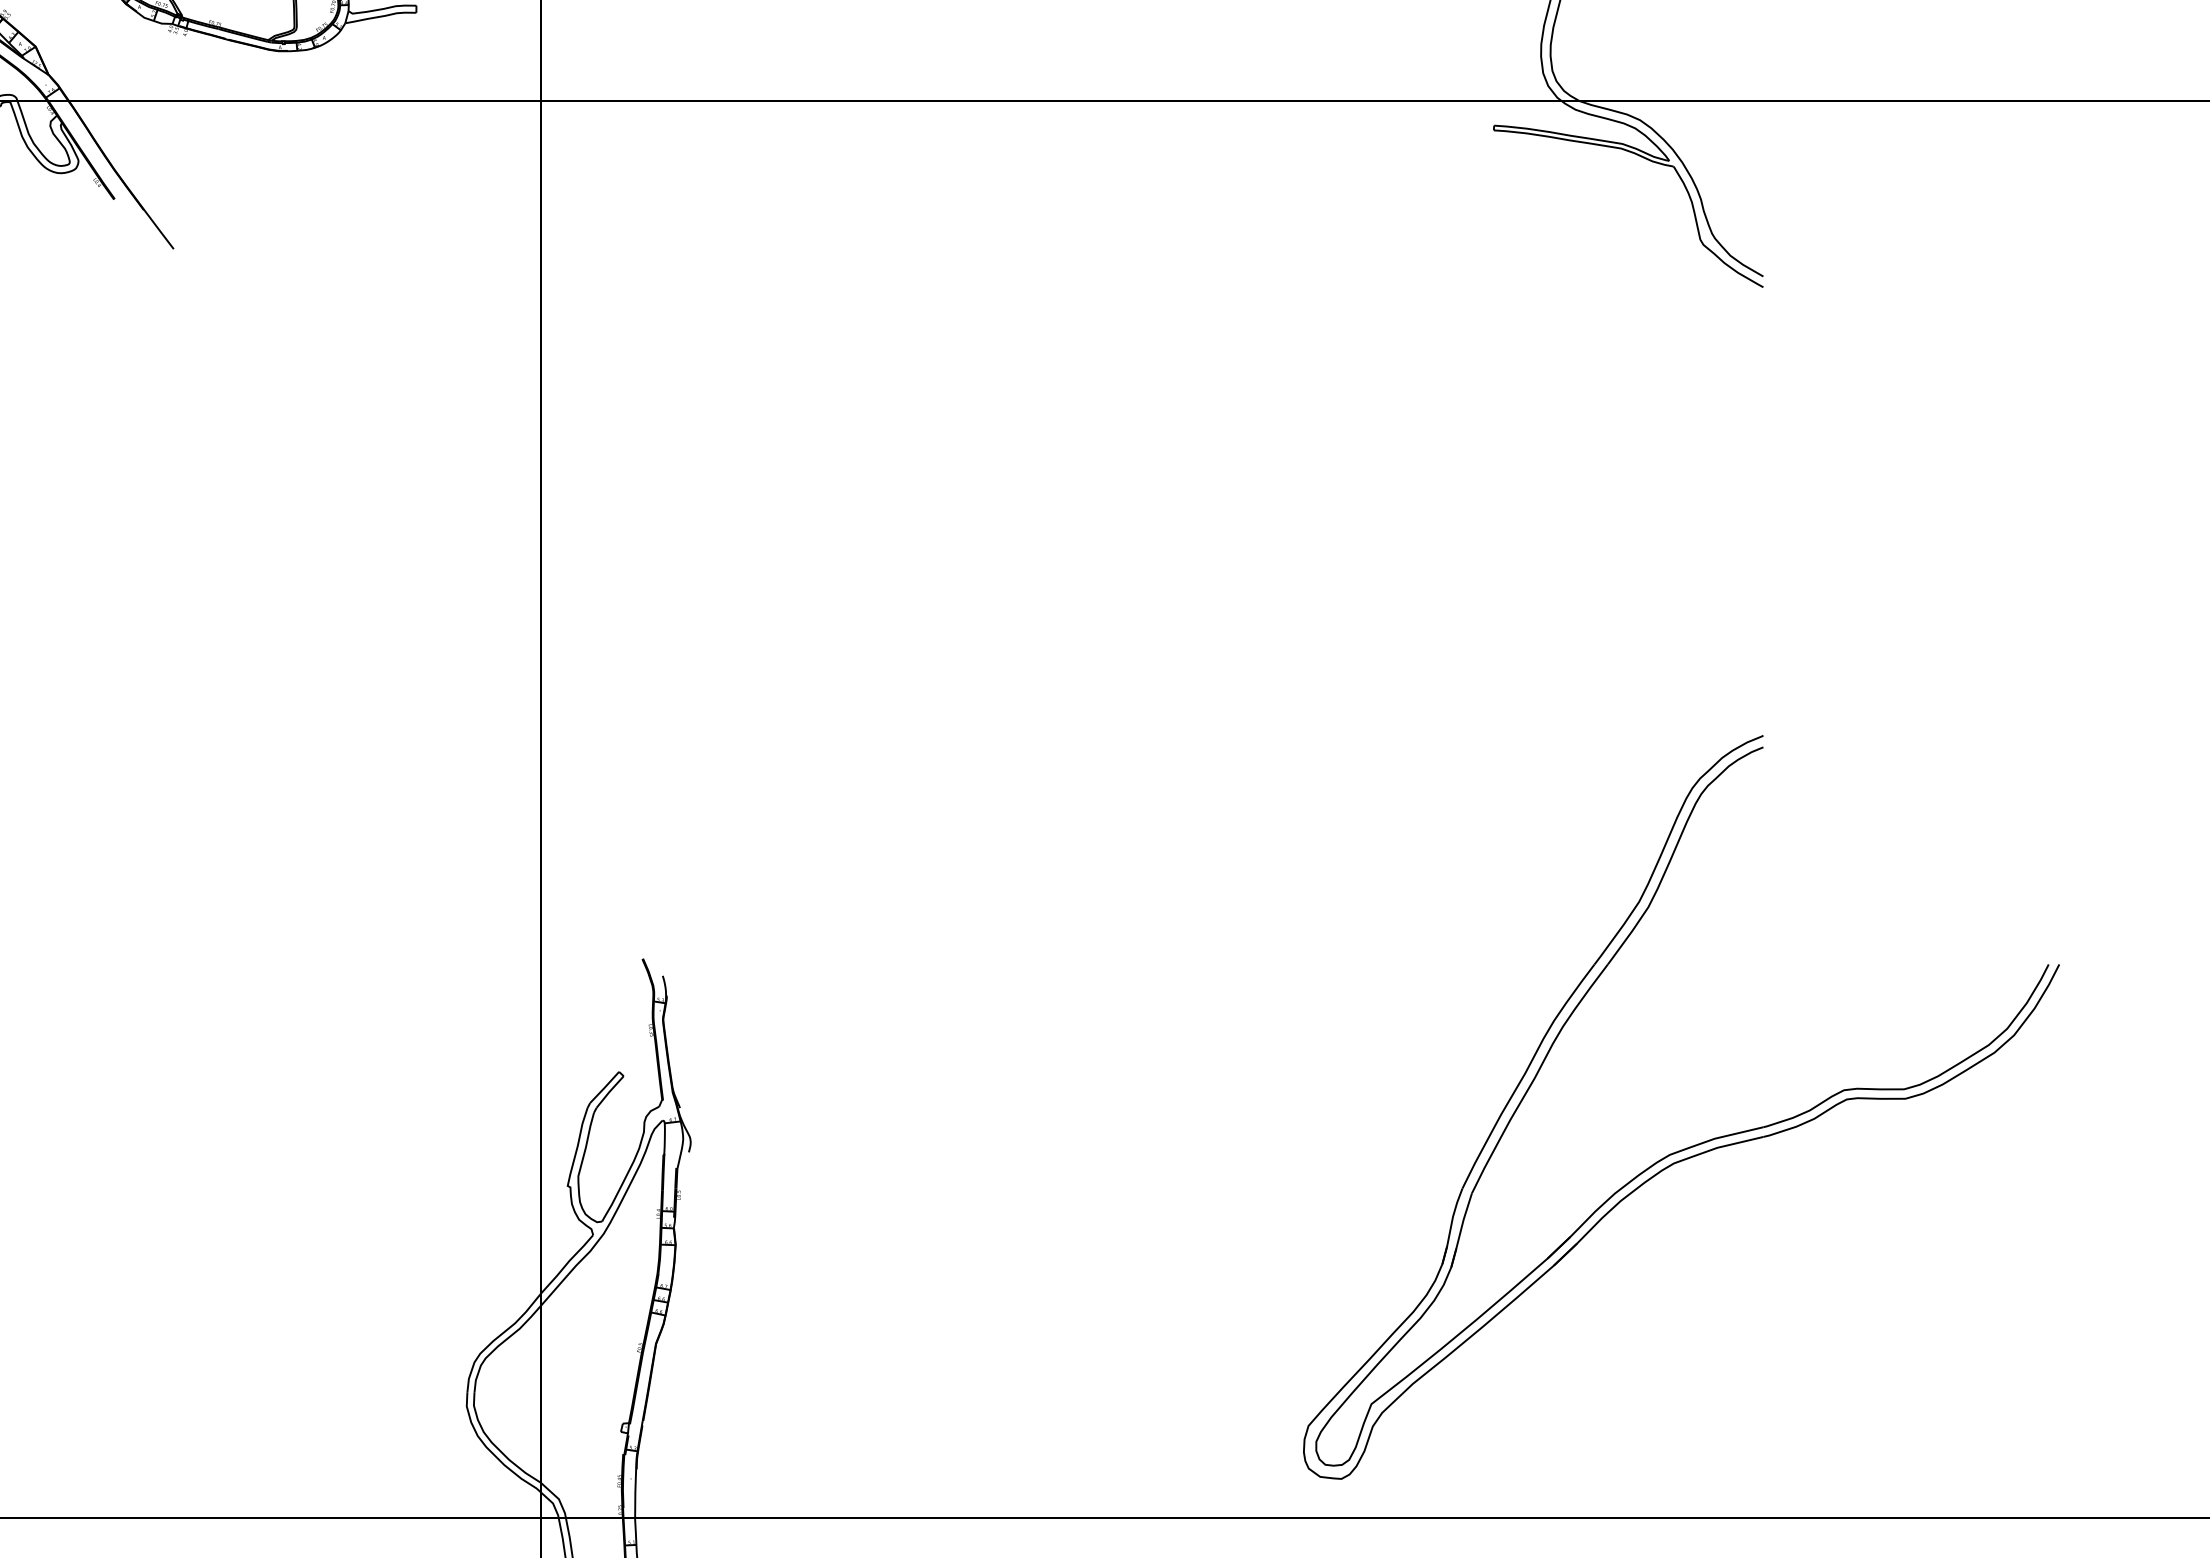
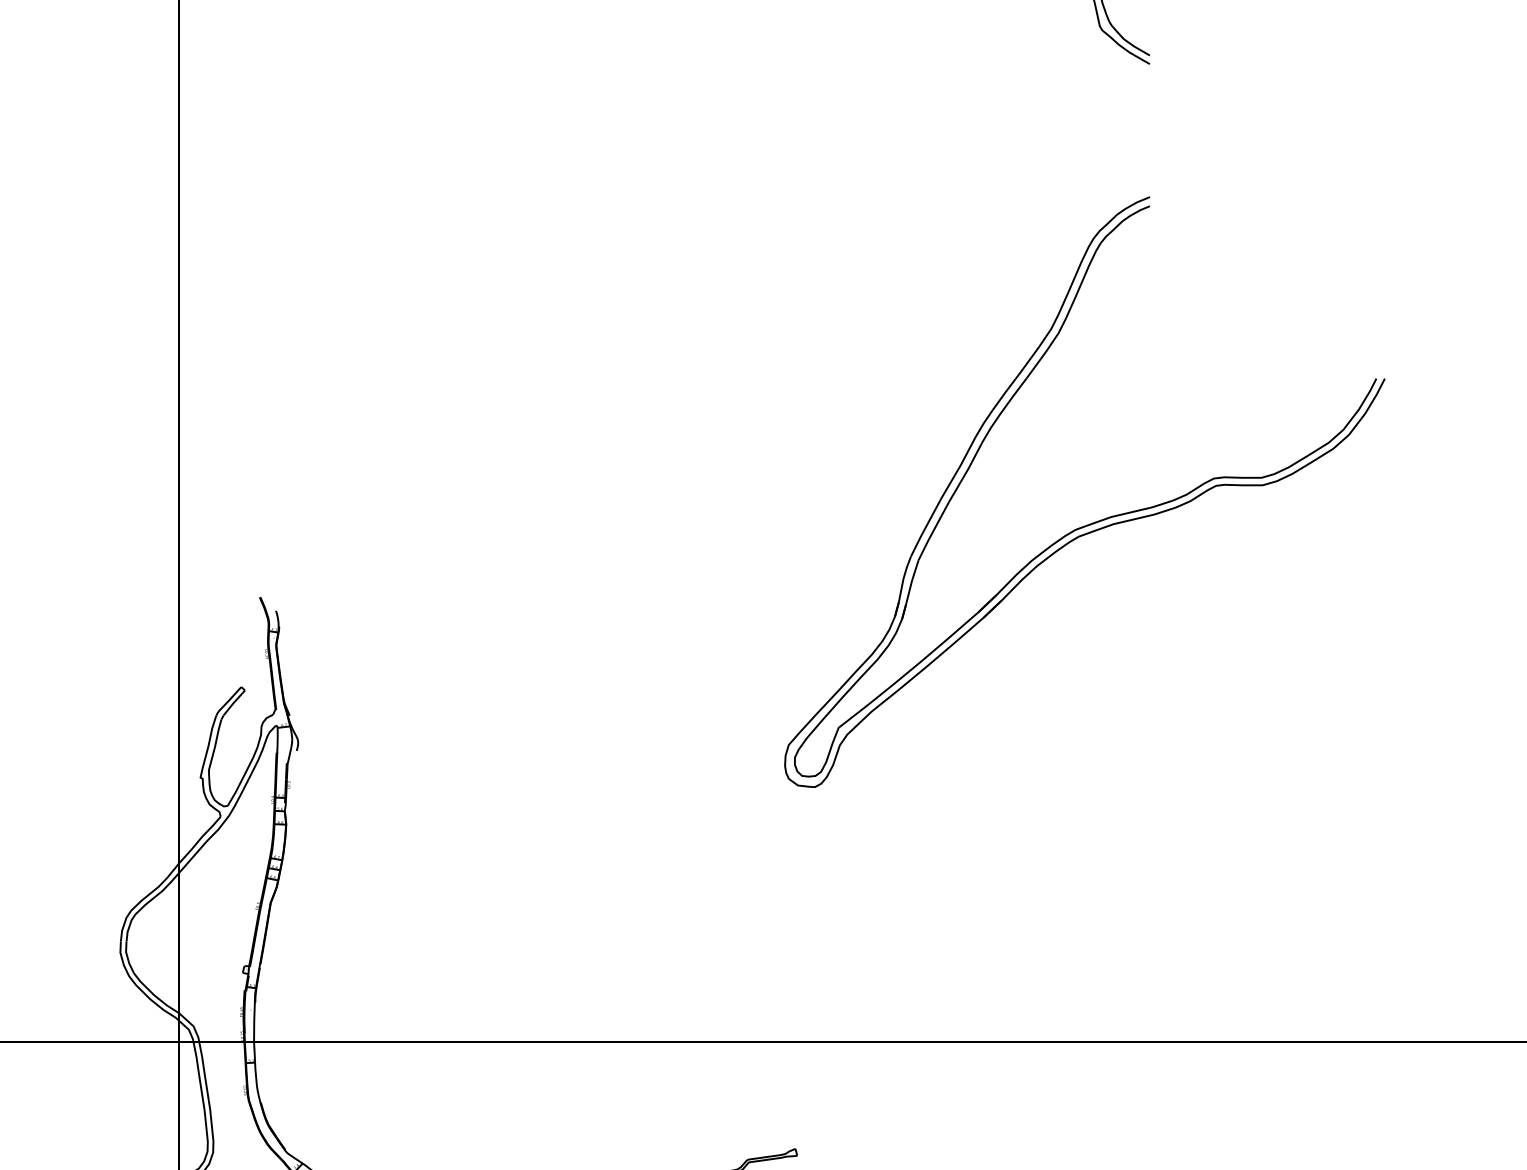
part: (1697, 1143) -> (1097, 520), moved

